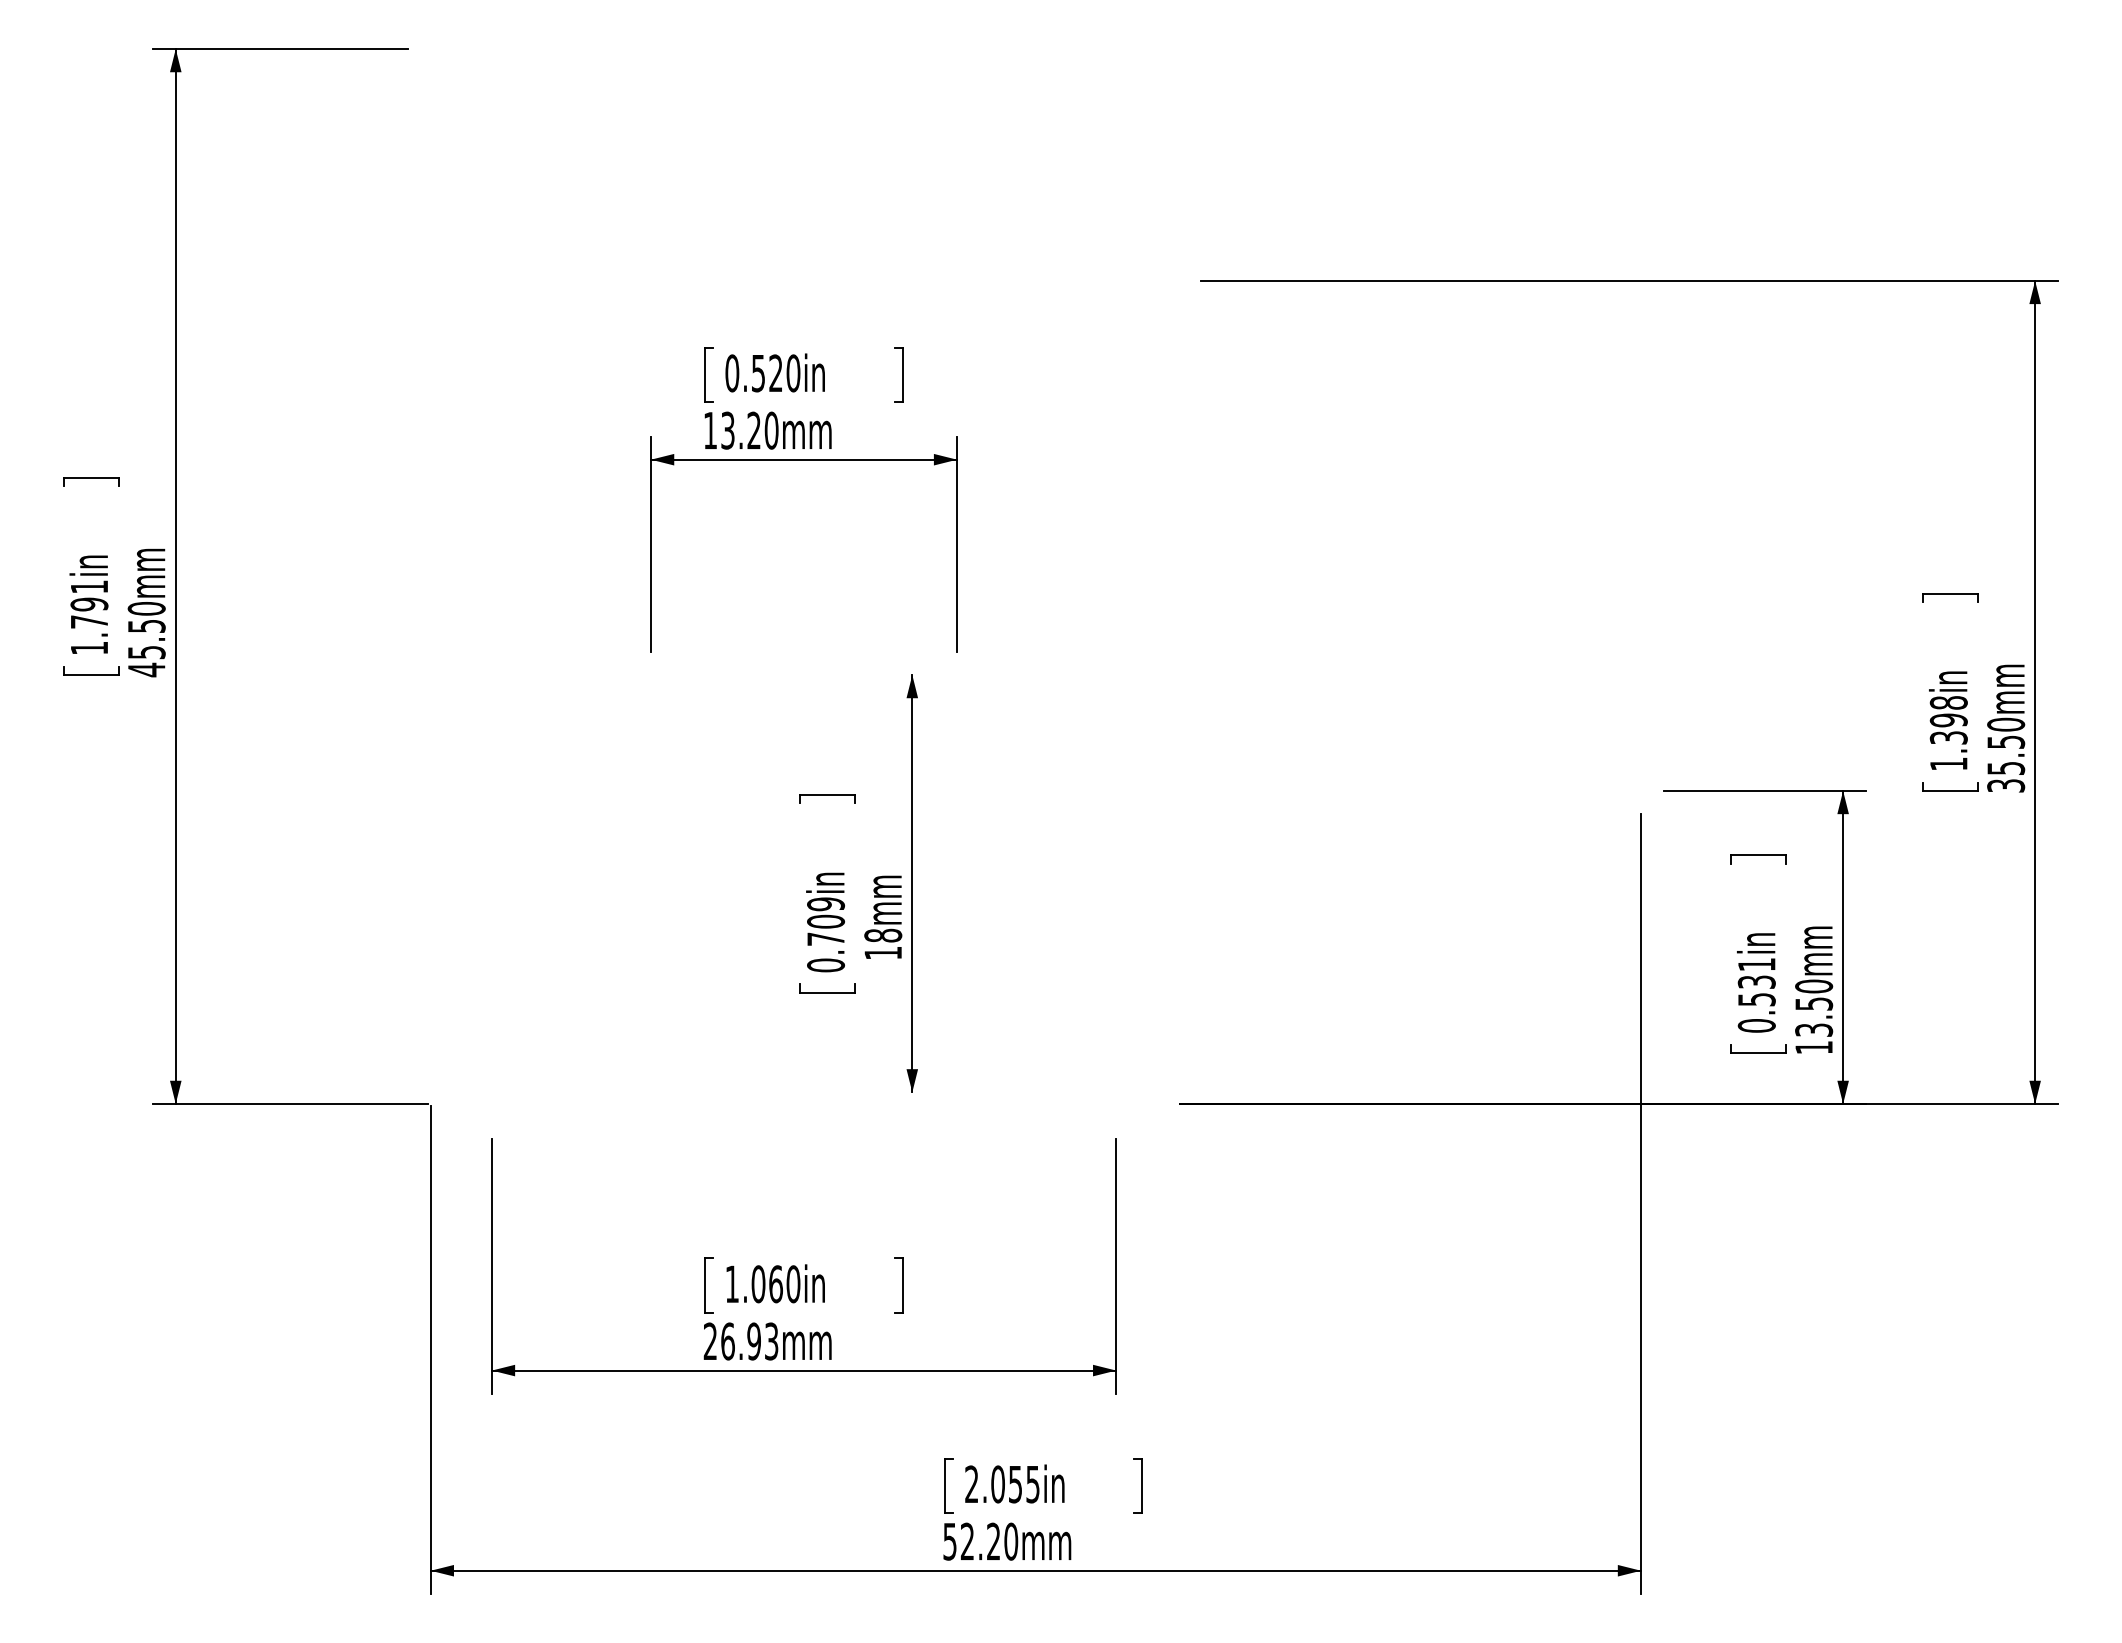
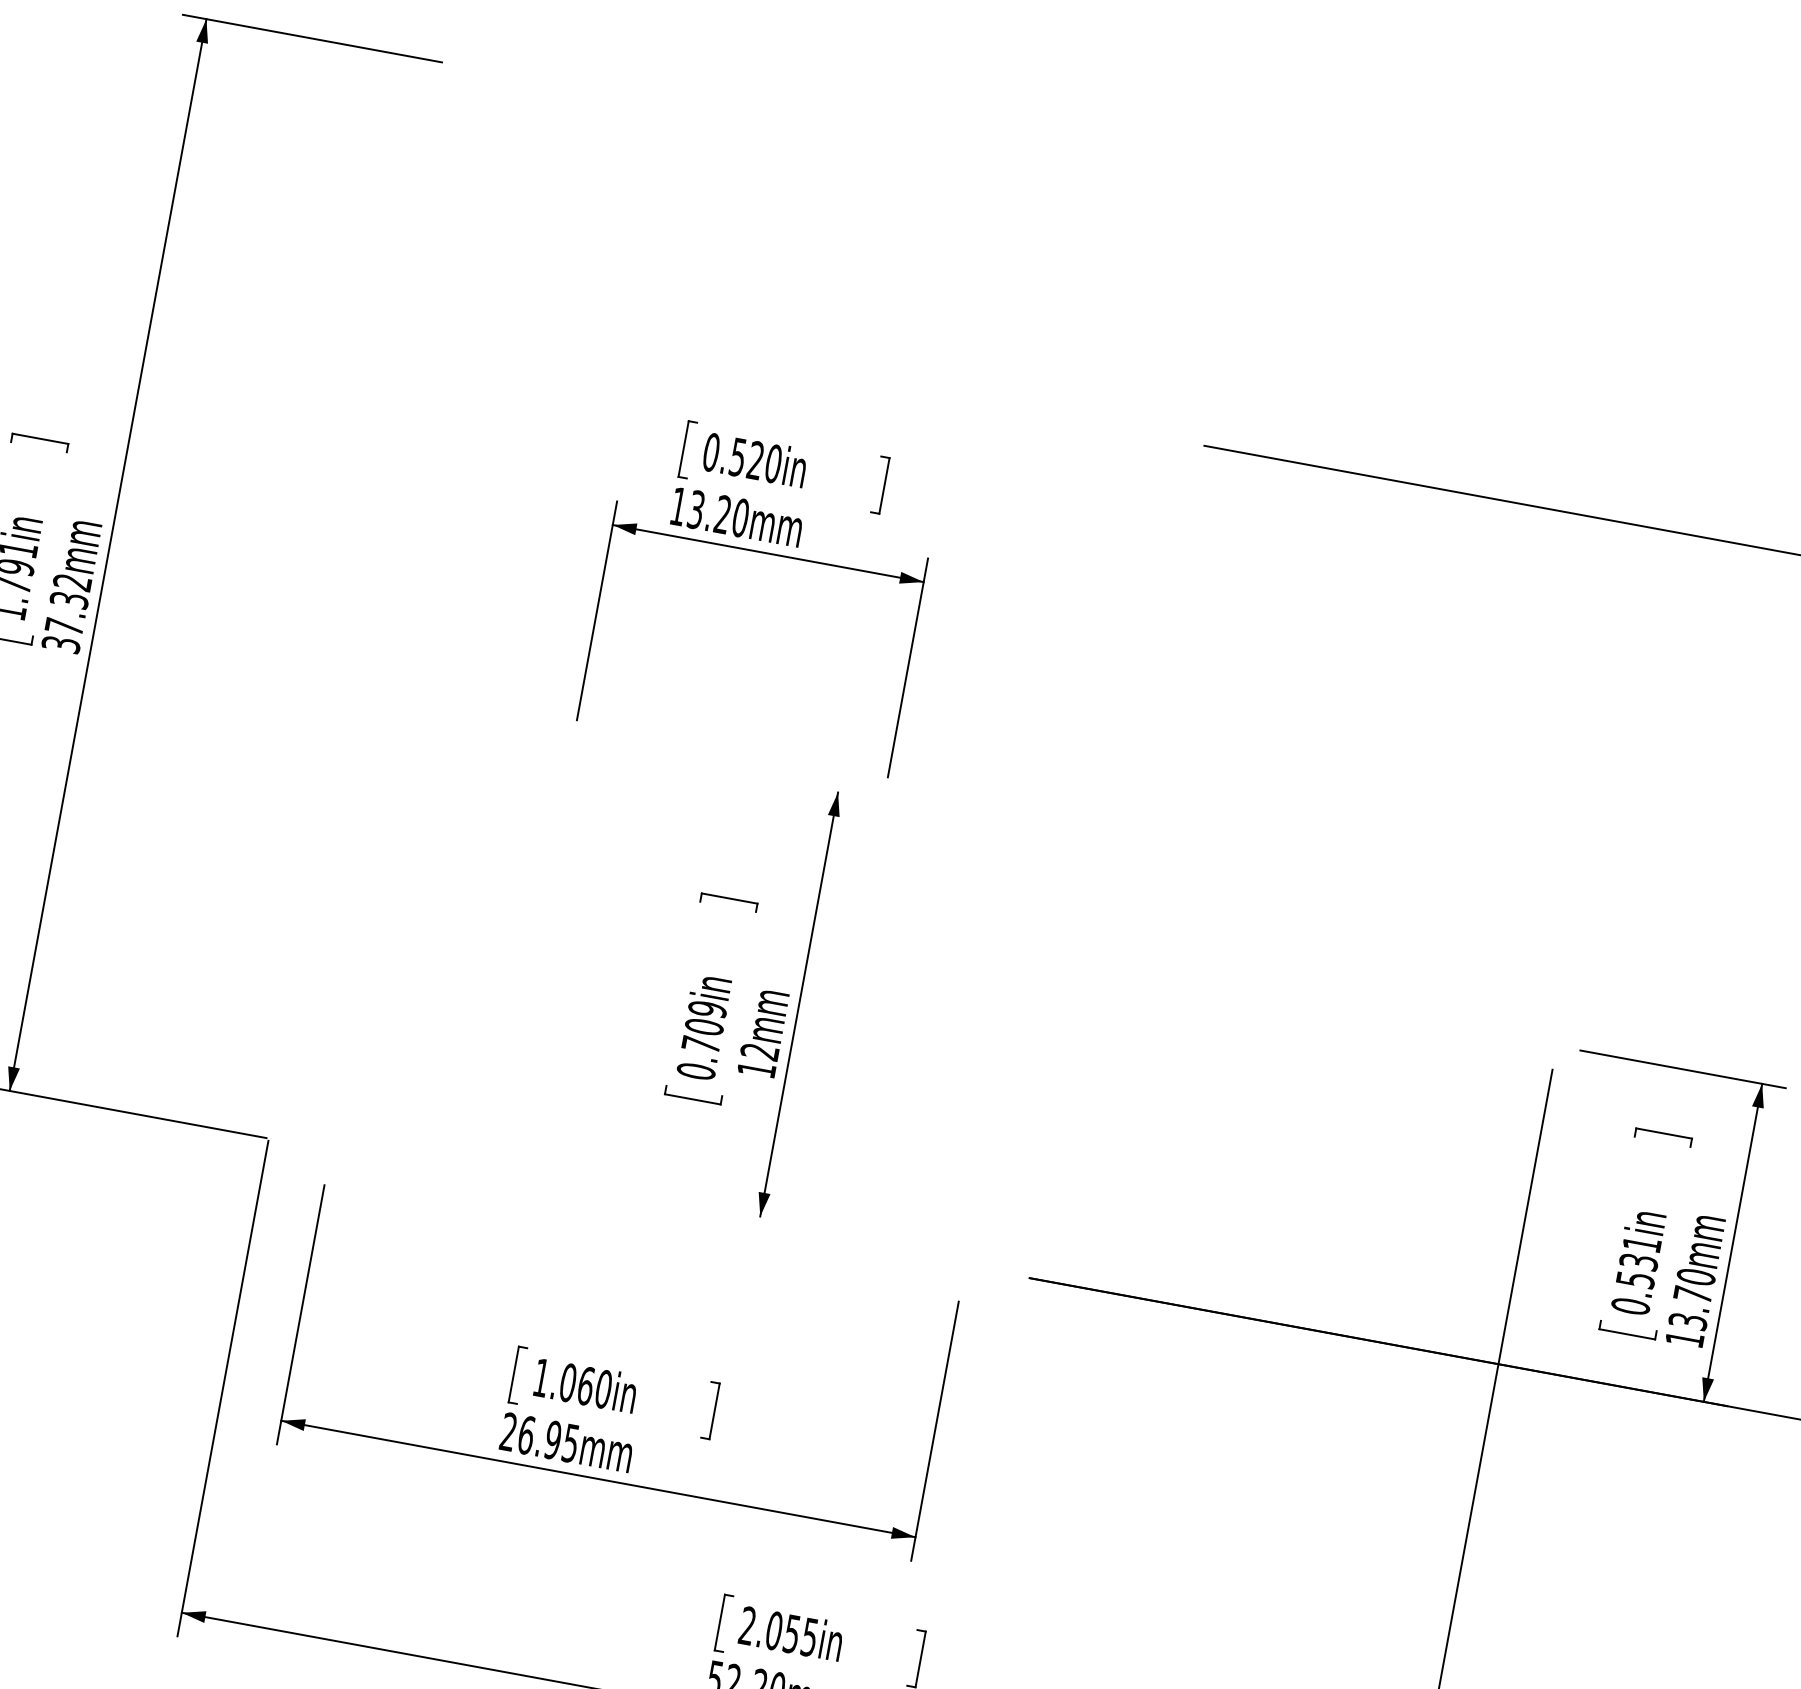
text: (146, 639) -> (66, 613), 45.50mm -> 37.32mm
text: (883, 935) -> (760, 1051), 18mm -> 12mm
text: (1814, 1003) -> (1693, 1294), 13.50mm -> 13.70mm
text: (771, 1340) -> (570, 1442), 26.93mm -> 26.95mm

